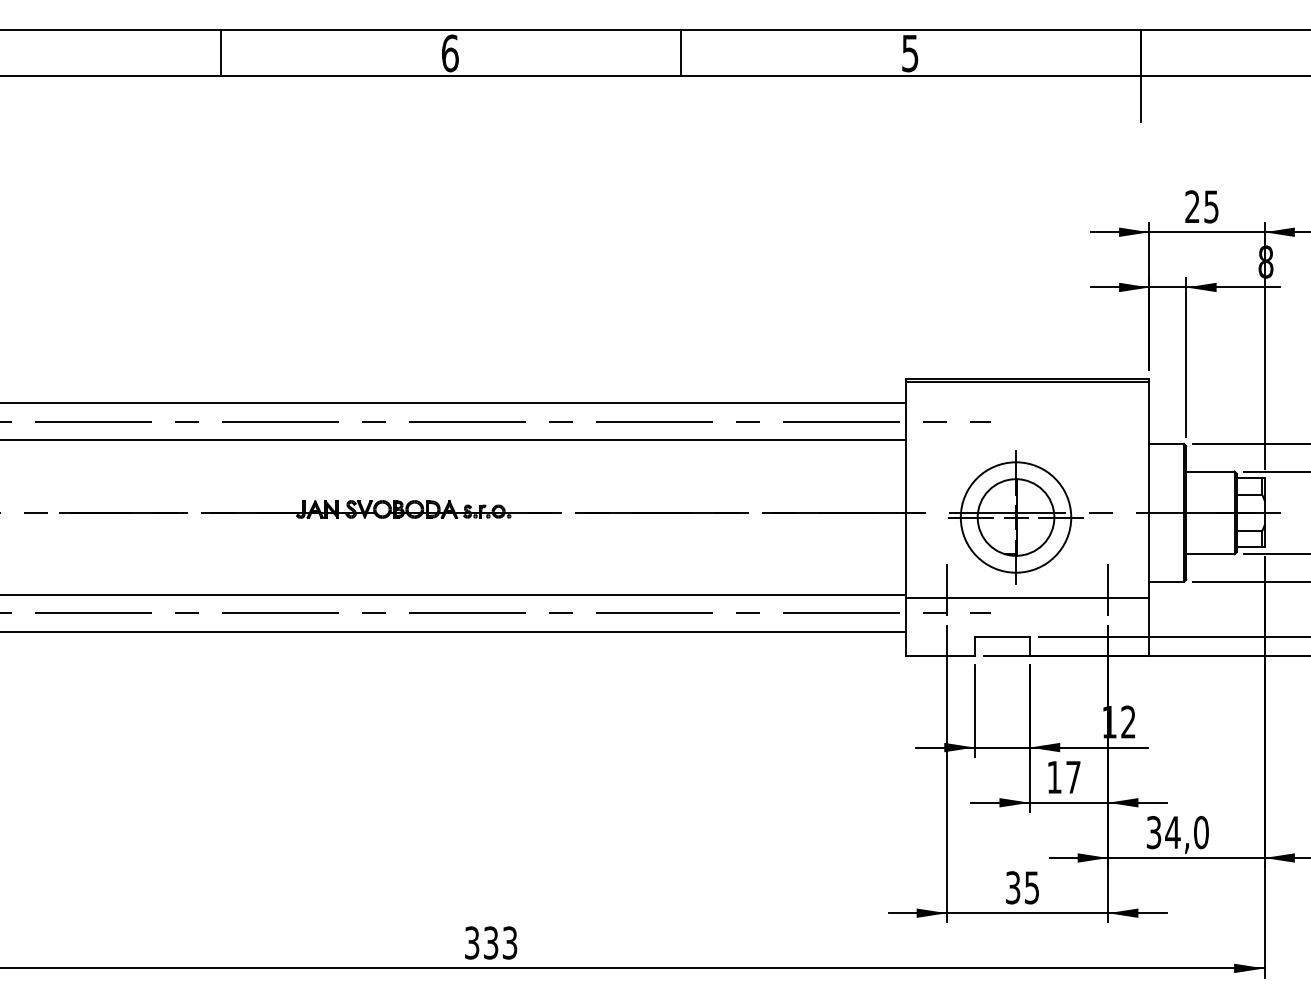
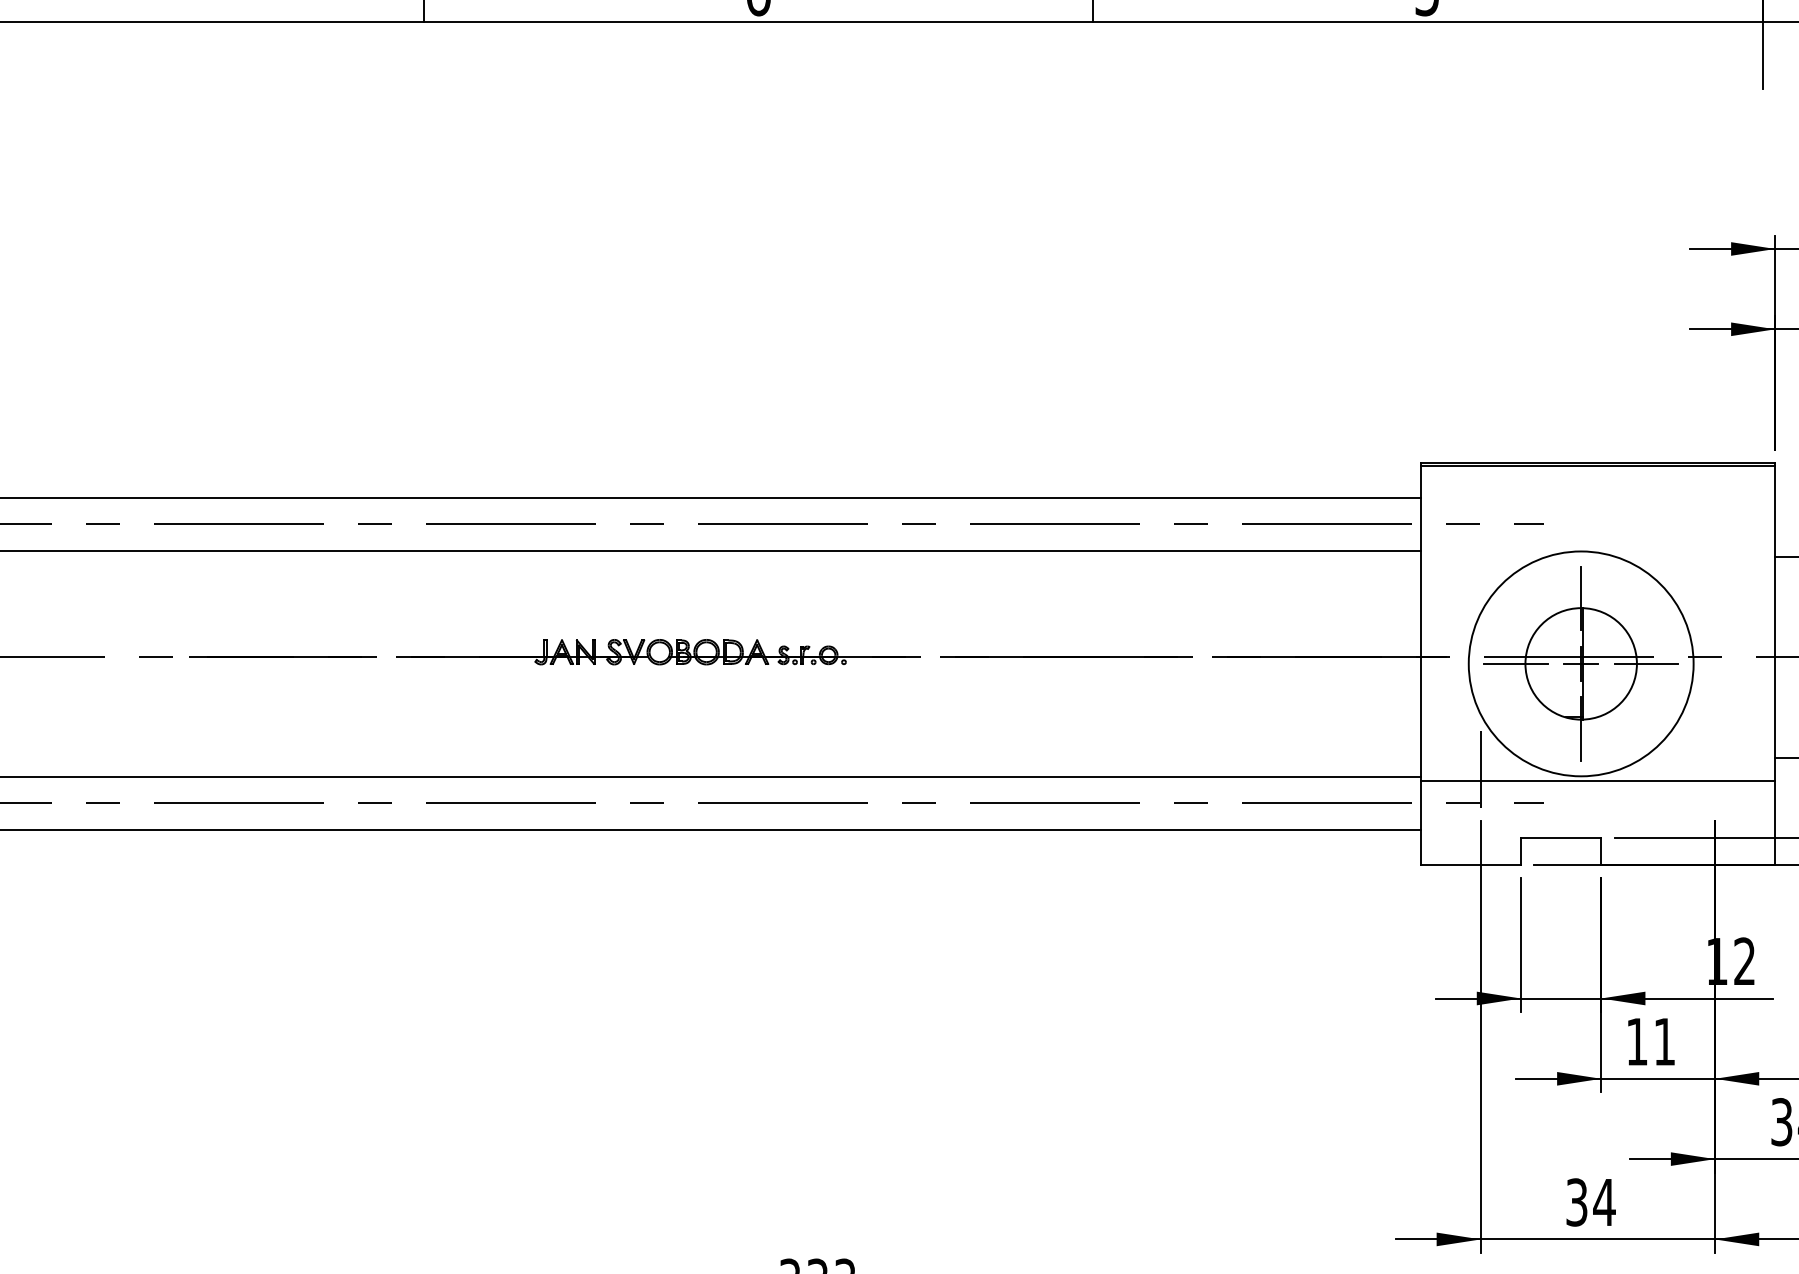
circle: (1015, 517) -> (1580, 663), size x1.4
line: (1108, 589) -> (1715, 768), removed
text: (1073, 777) -> (1664, 1042), 17 -> 11
text: (1031, 887) -> (1603, 1202), 35 -> 34

